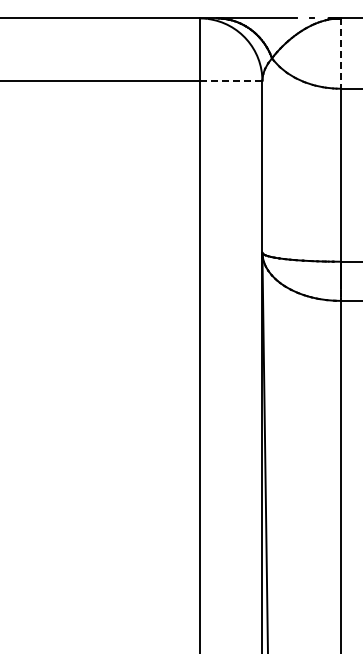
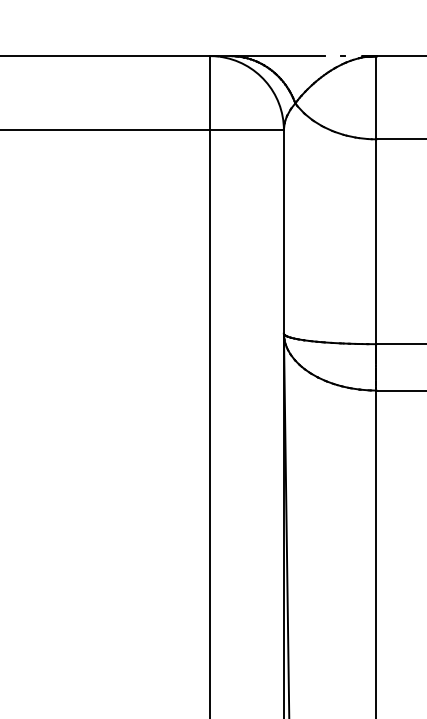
line: (340, 54) -> (376, 98), dashed -> solid
line: (231, 80) -> (247, 129), dashed -> solid

